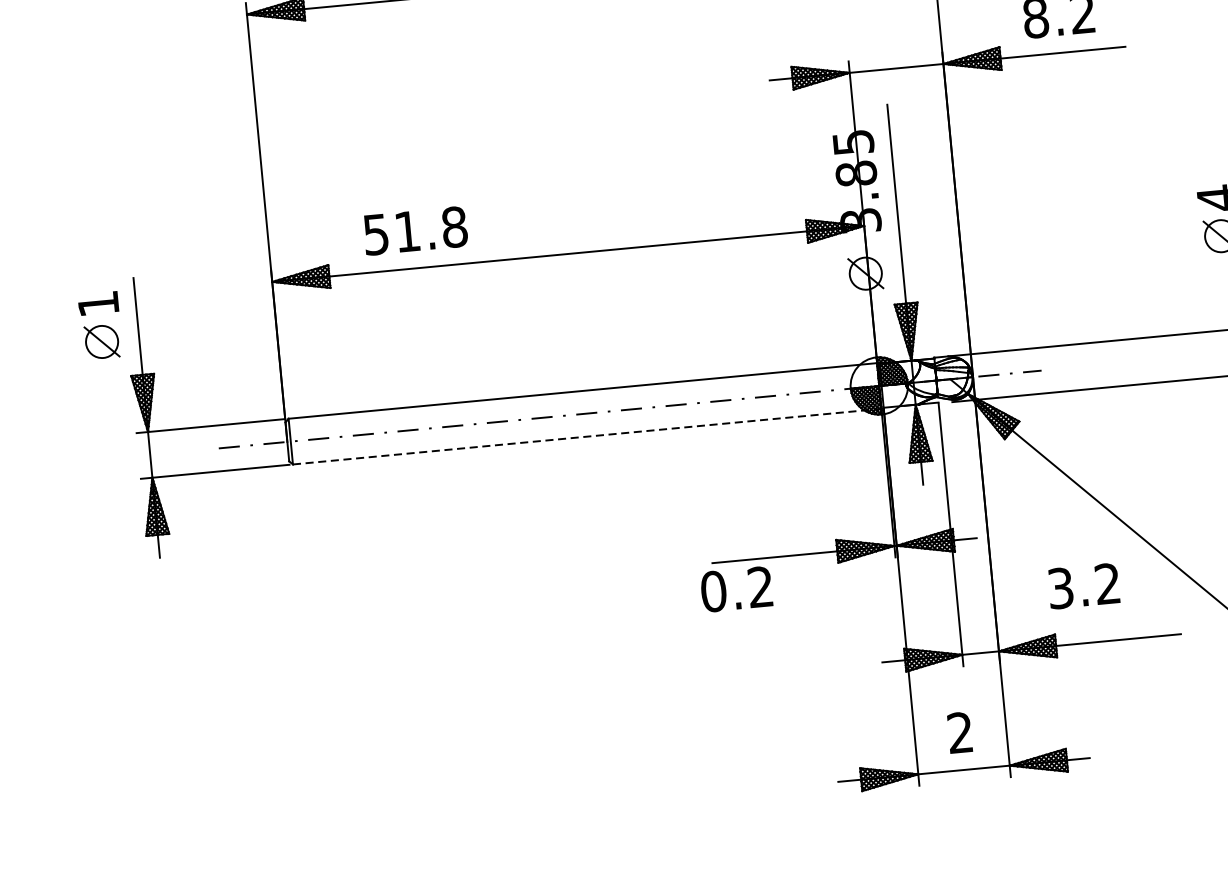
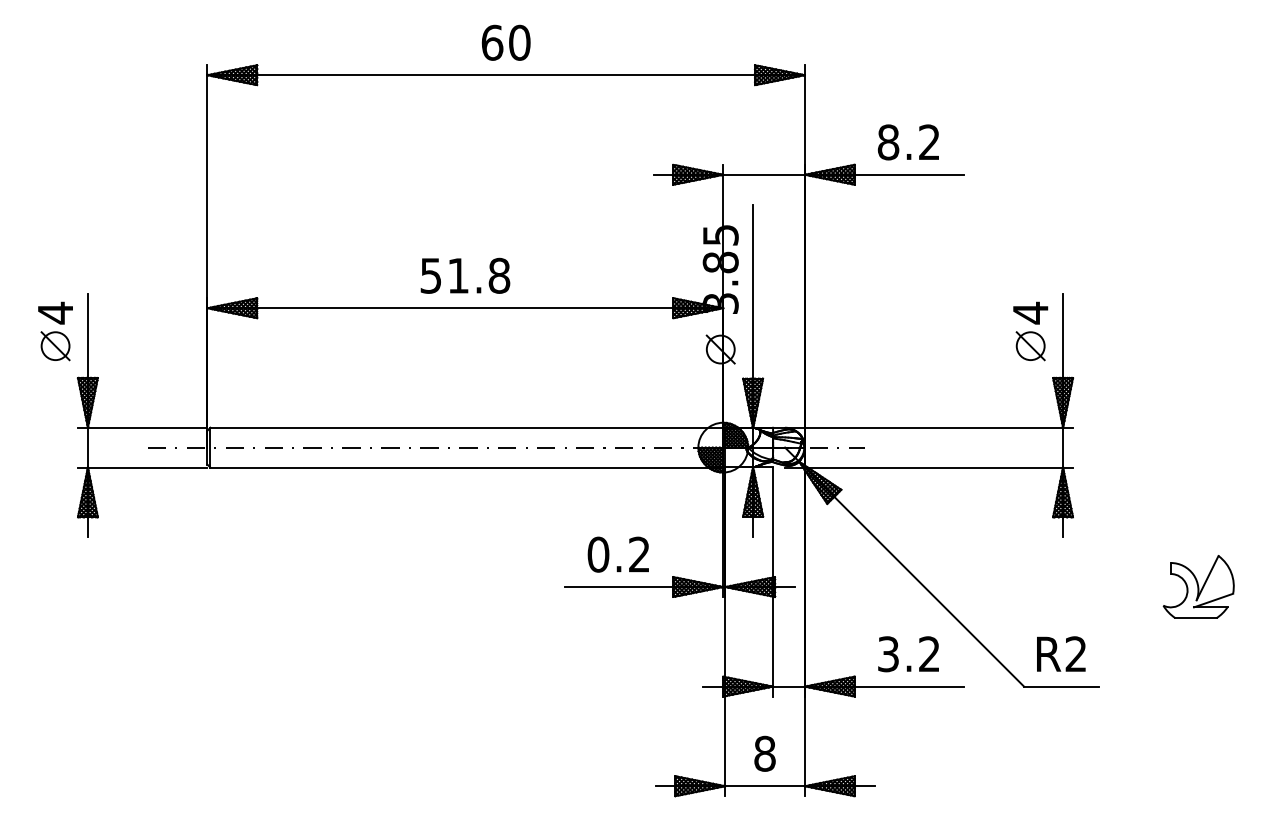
text: (415, 230) -> (465, 275), moved
text: (98, 303) -> (55, 312), 1 -> 4
line: (587, 436) -> (467, 467), dashed -> solid
text: (1083, 586) -> (908, 654), moved
text: (735, 589) -> (617, 554), moved
text: (959, 732) -> (764, 753), 2 -> 8

